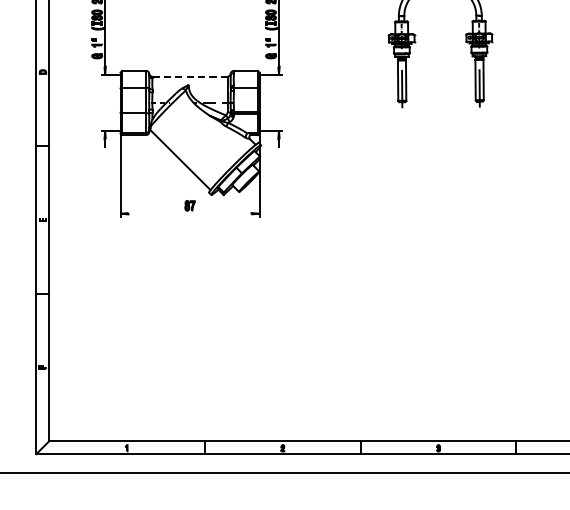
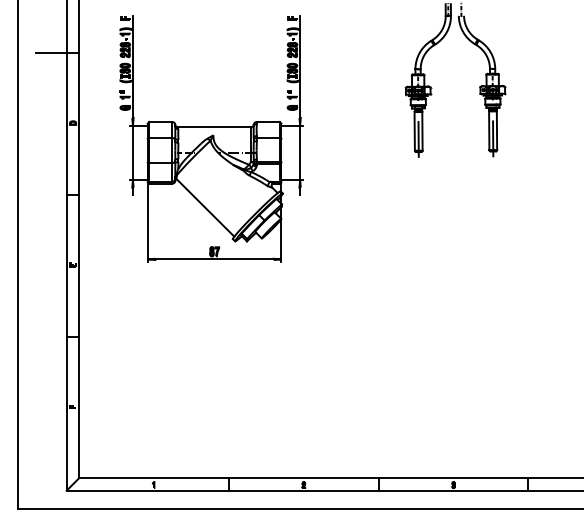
line: (189, 76) -> (214, 127), dashed -> solid
line: (104, 102) -> (132, 152), added
line: (279, 102) -> (300, 152), added
line: (189, 213) -> (214, 259), added

